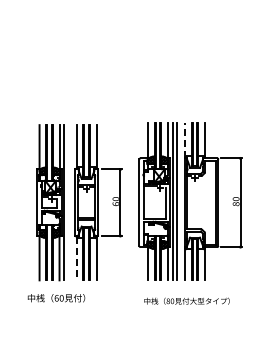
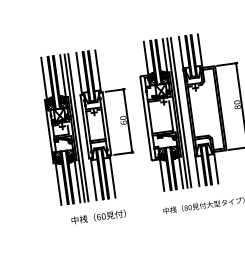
line: (185, 139) -> (181, 52), dashed -> solid
line: (68, 202) -> (78, 127), added
line: (76, 258) -> (93, 179), dashed -> solid
text: (56, 298) -> (98, 217), moved

